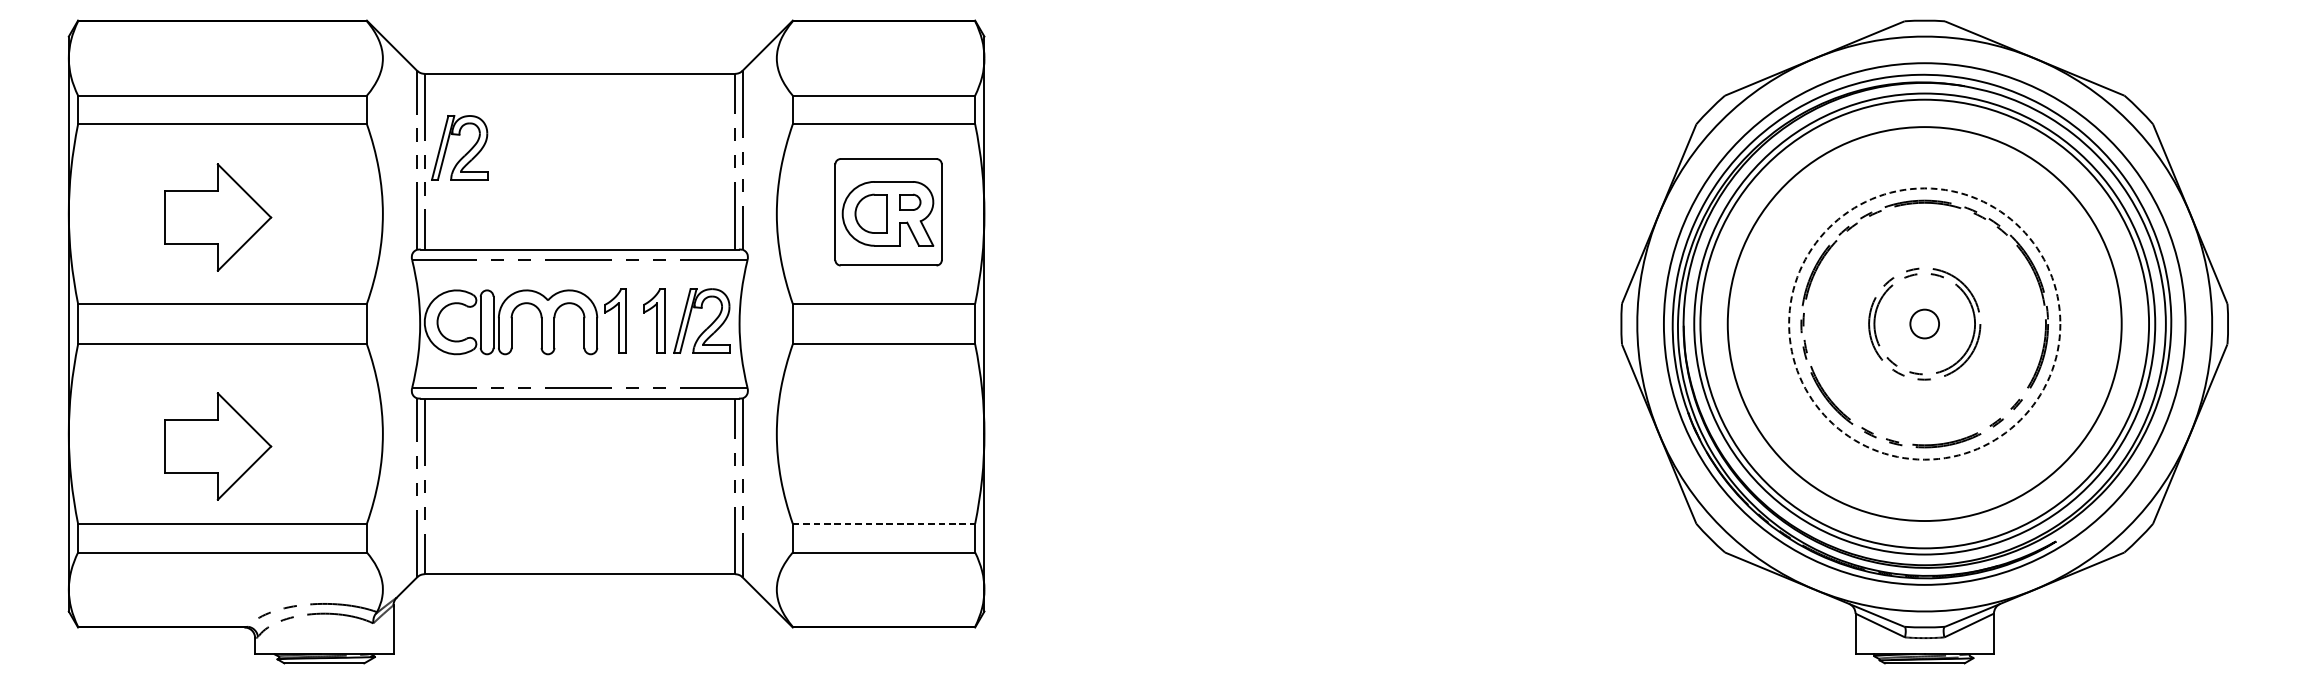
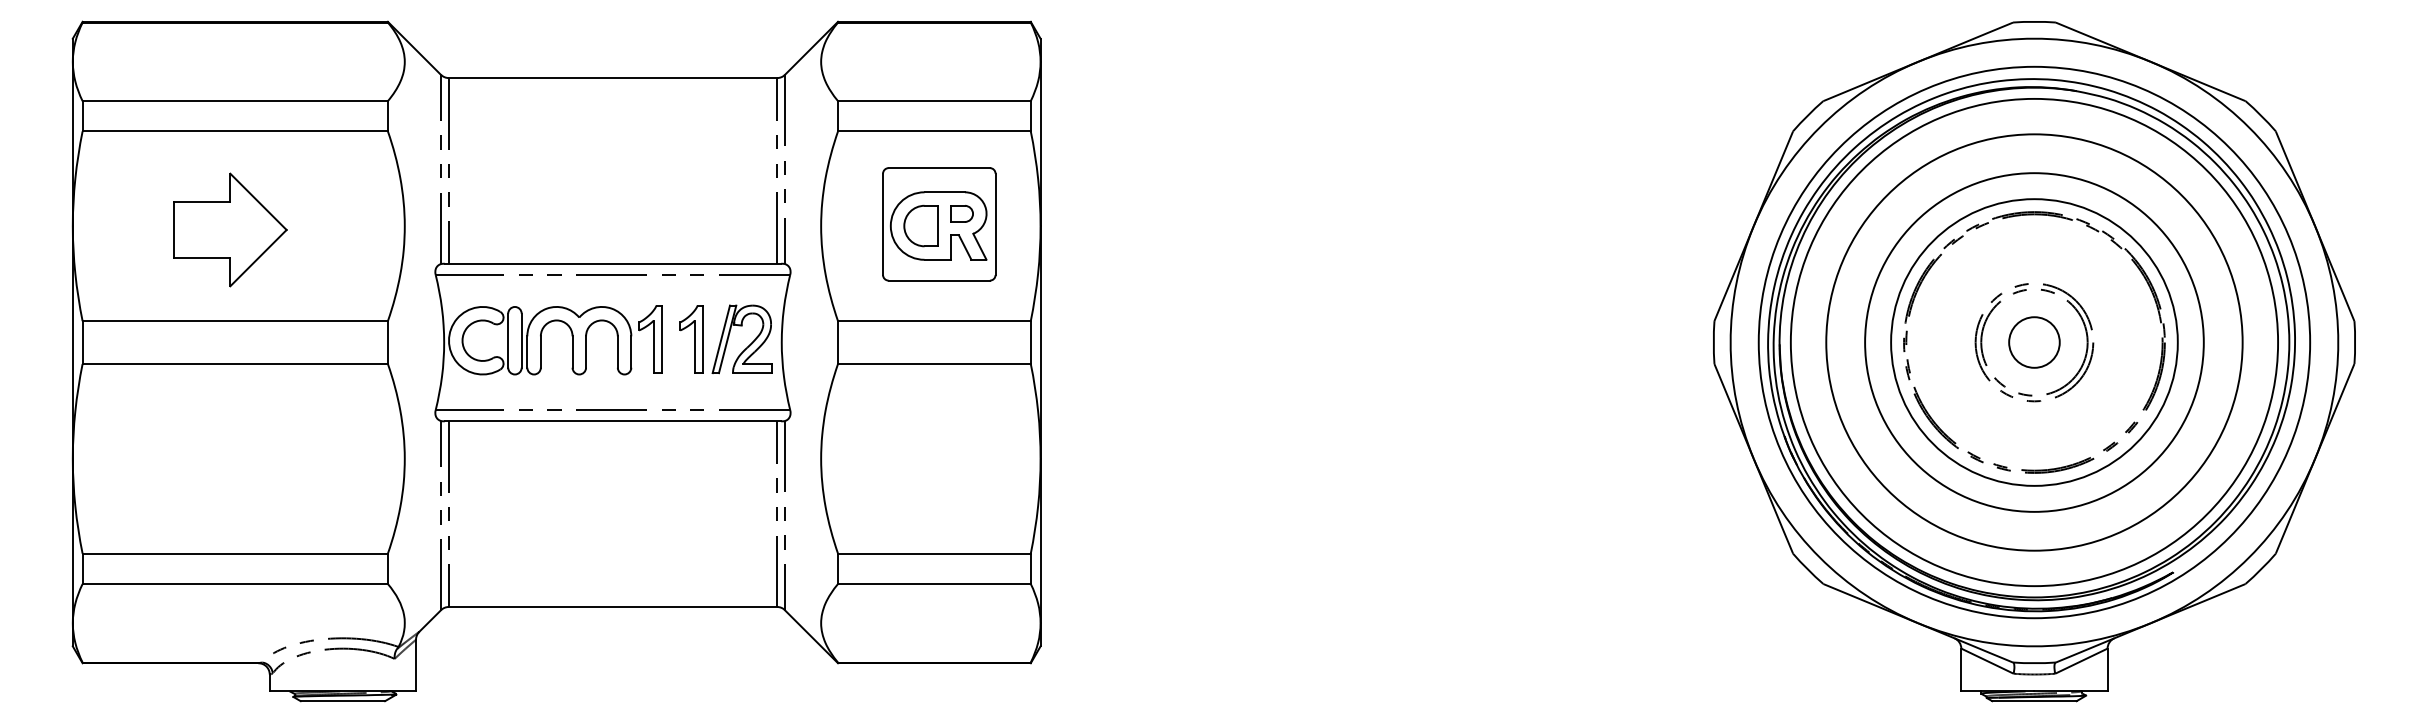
part: (465, 153) -> (492, 162), removed
circle: (1924, 324) -> (2034, 342), dashed -> solid
circle: (1924, 324) -> (2034, 342), size x0.71
circle: (1924, 324) -> (2034, 342), size x1.67
part: (218, 446) -> (230, 471), removed
line: (884, 523) -> (934, 553), dashed -> solid

